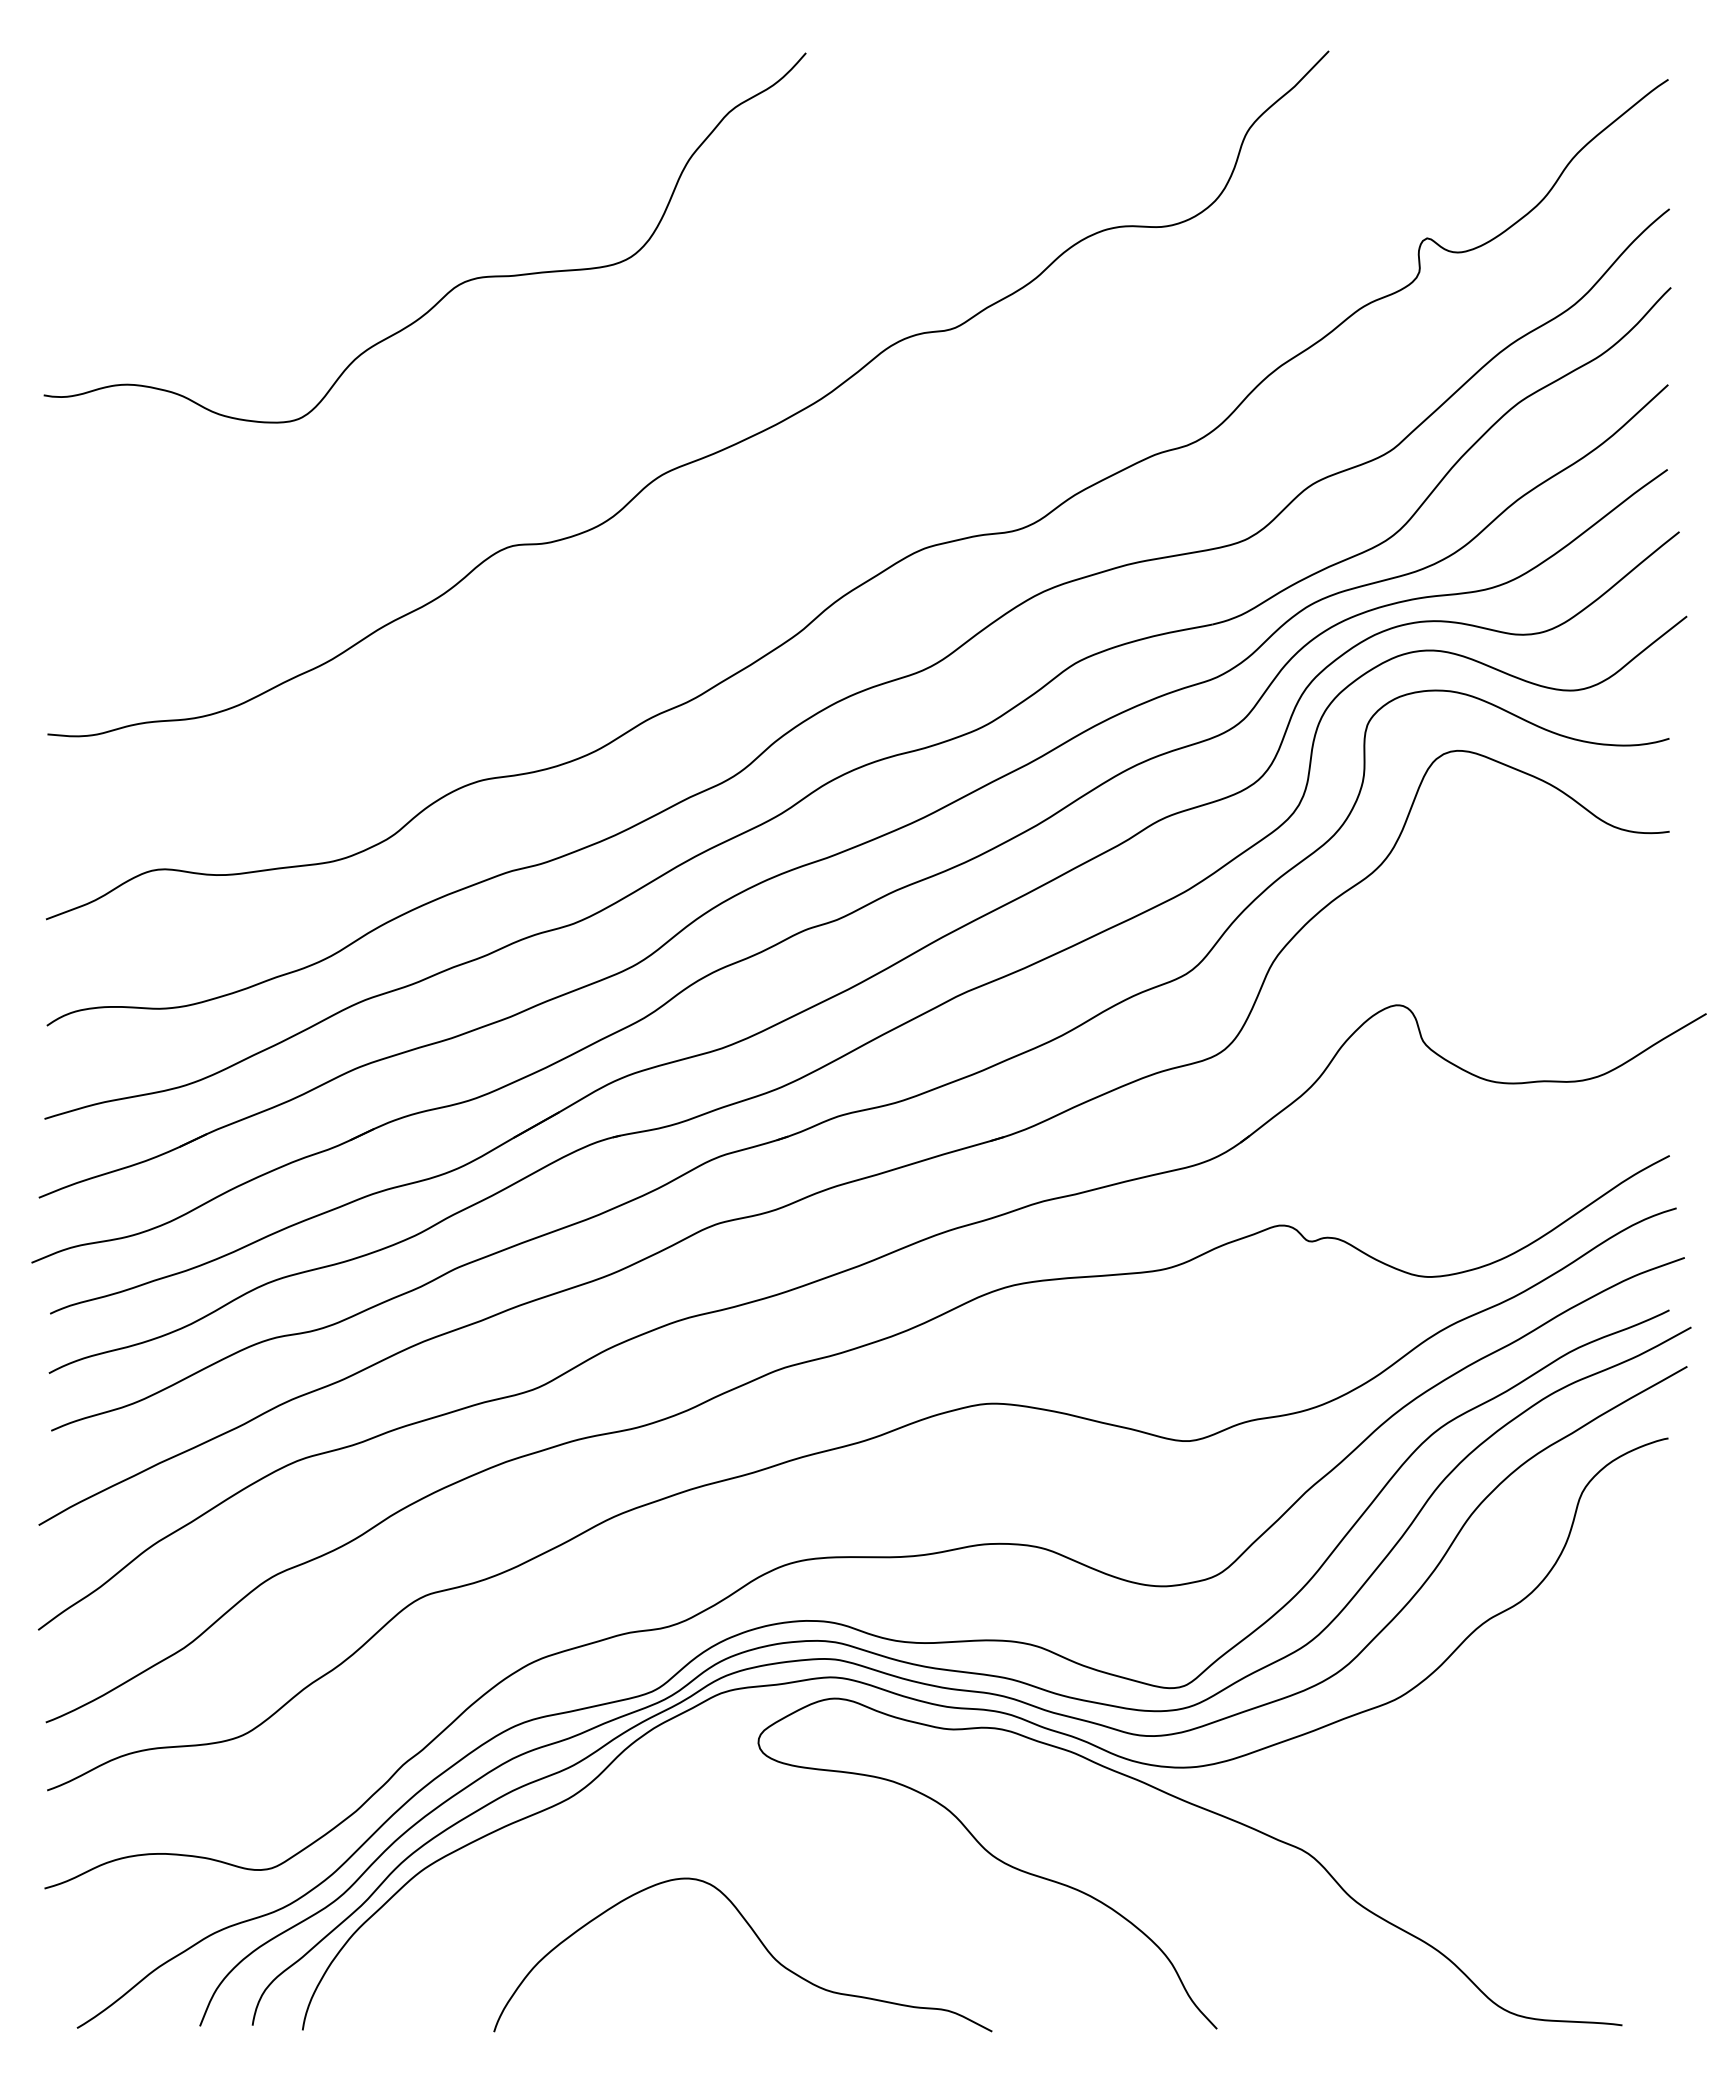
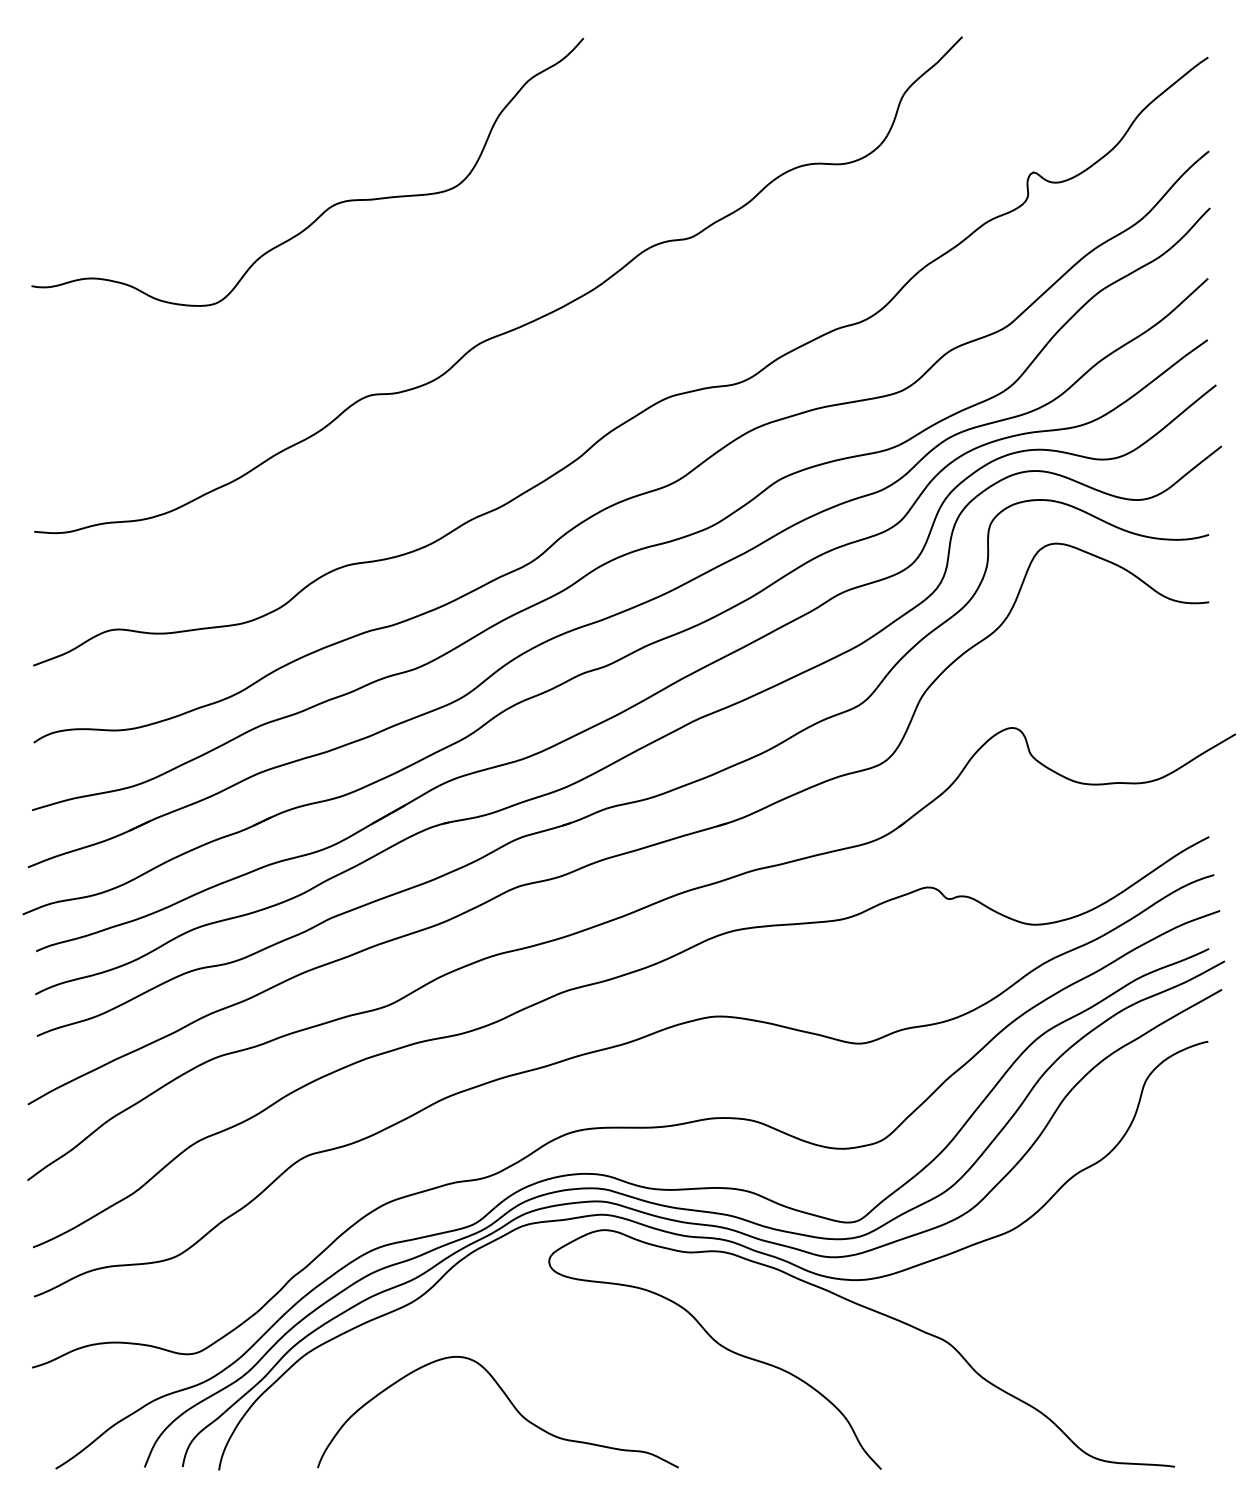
curve: (759, 1941) -> (510, 1402), moved

